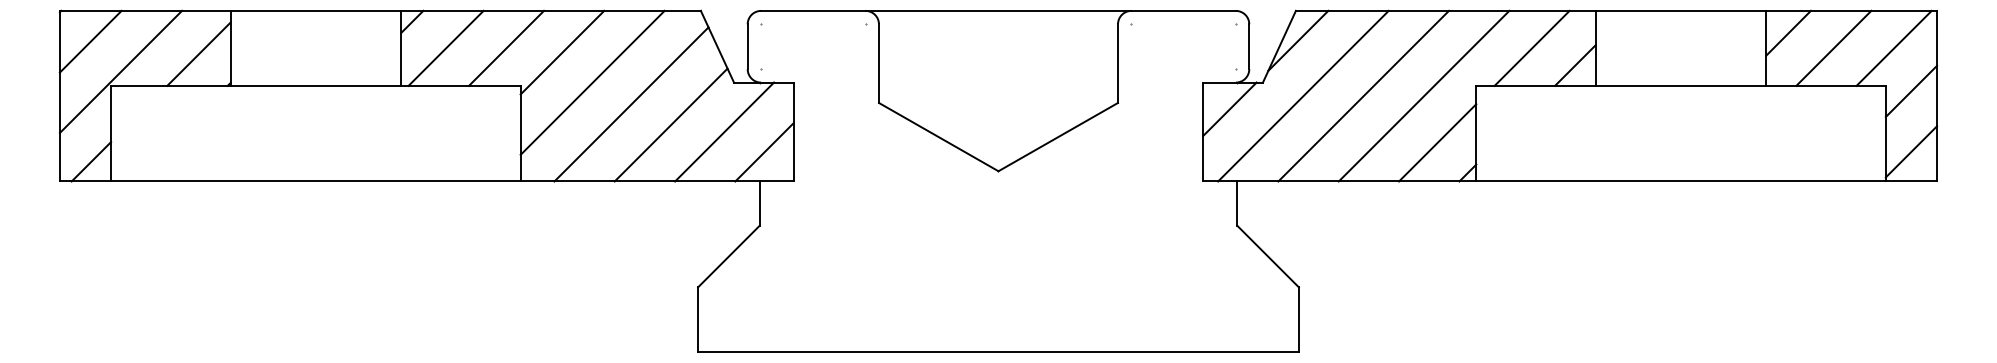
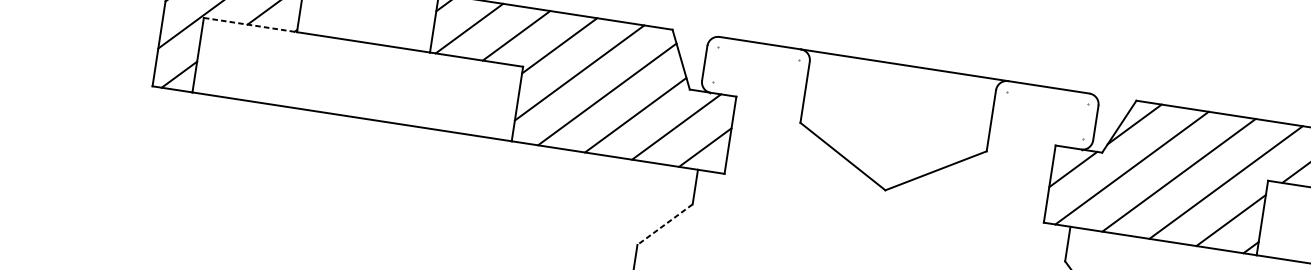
line: (170, 85) -> (250, 24), solid -> dashed
line: (728, 256) -> (664, 224), solid -> dashed

